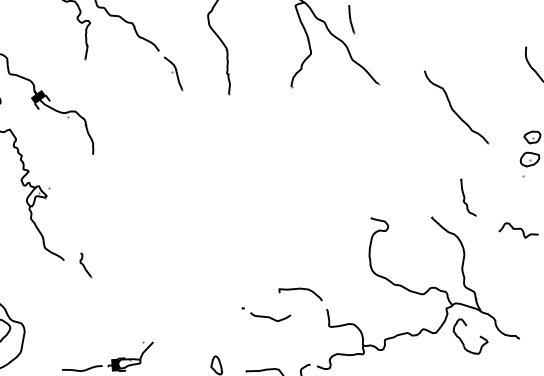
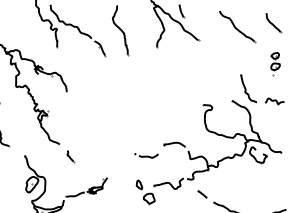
part: (457, 107) -> (237, 26), moved
part: (468, 196) -> (248, 88), size x1.67
part: (86, 265) -> (70, 156), moved
part: (266, 314) -> (146, 155), moved

